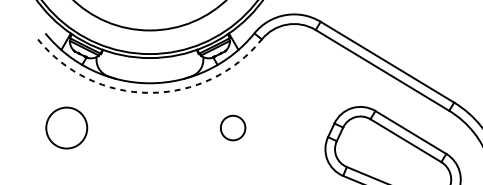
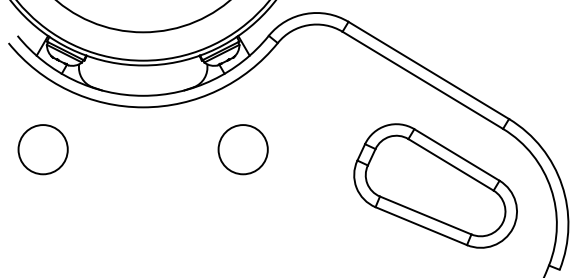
arc: (150, 93) -> (143, 107), dashed -> solid
circle: (232, 127) -> (242, 149), size x1.67

